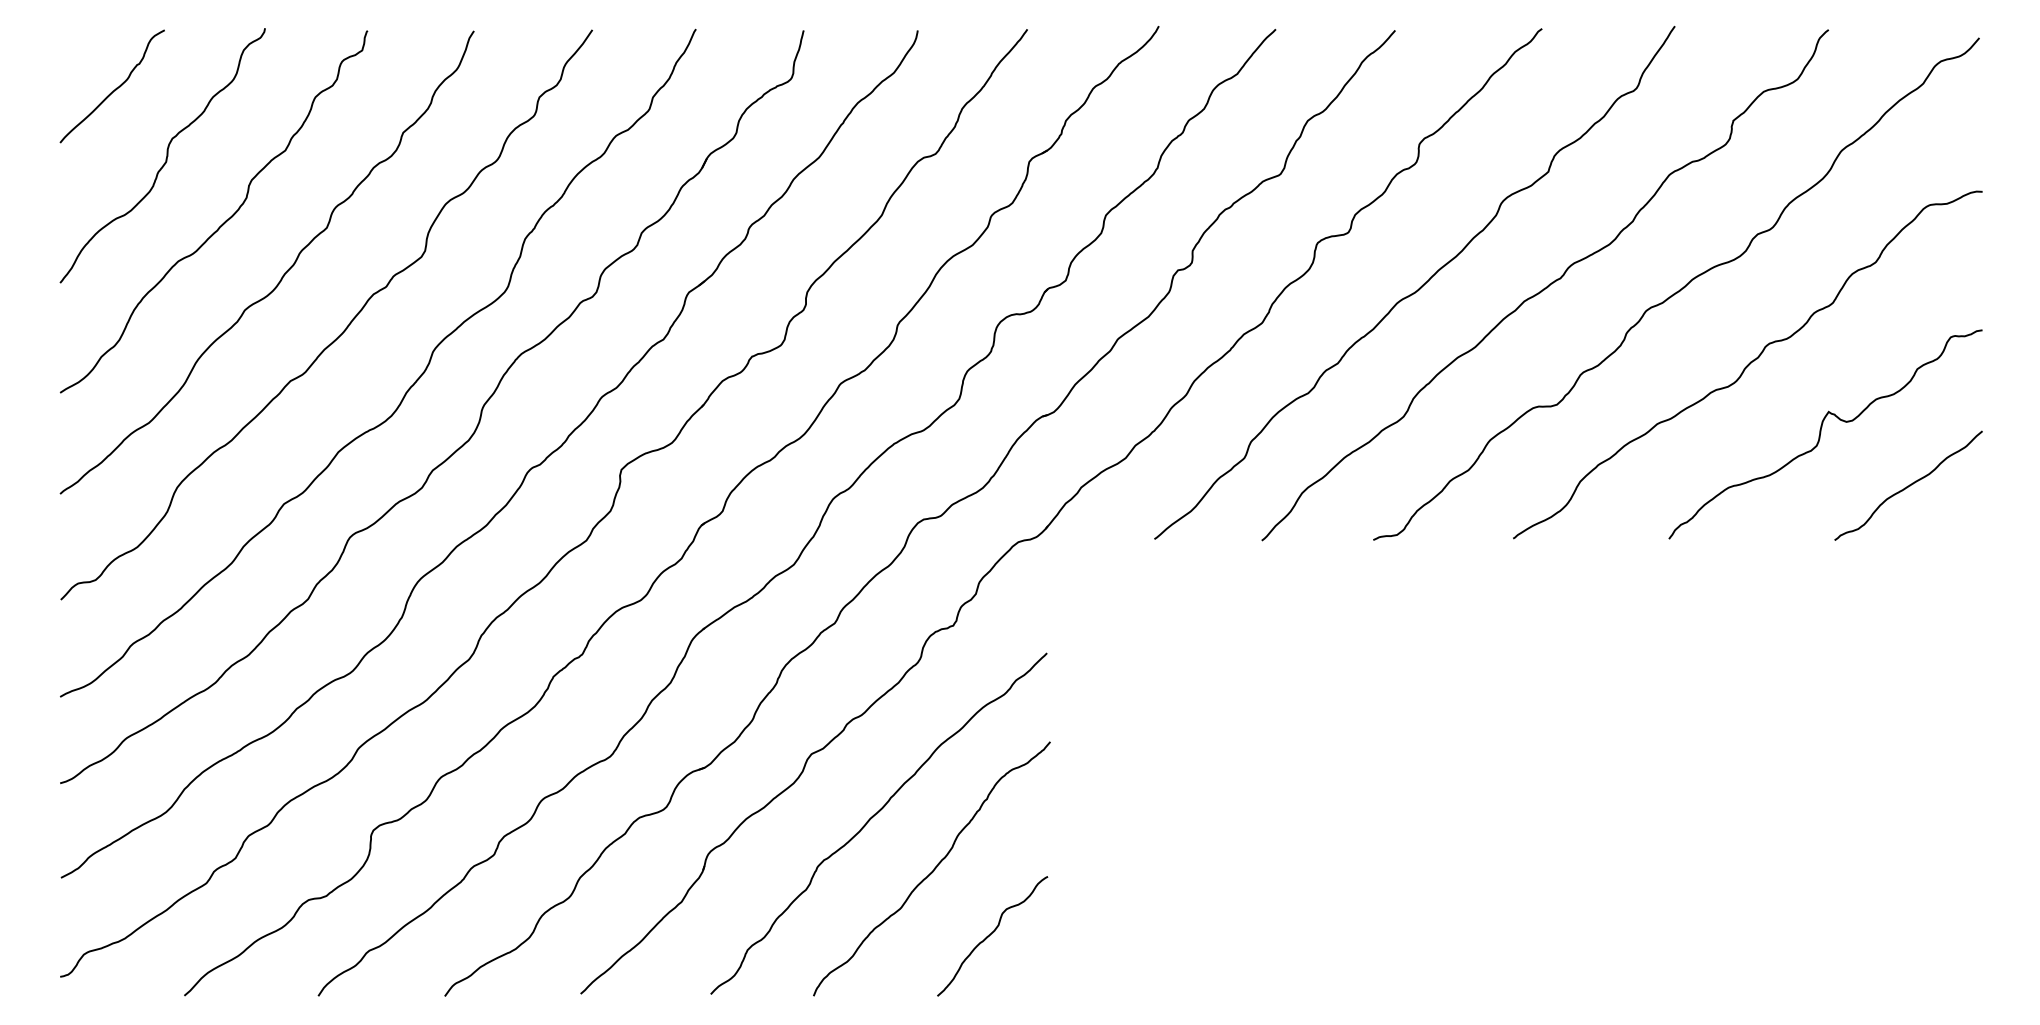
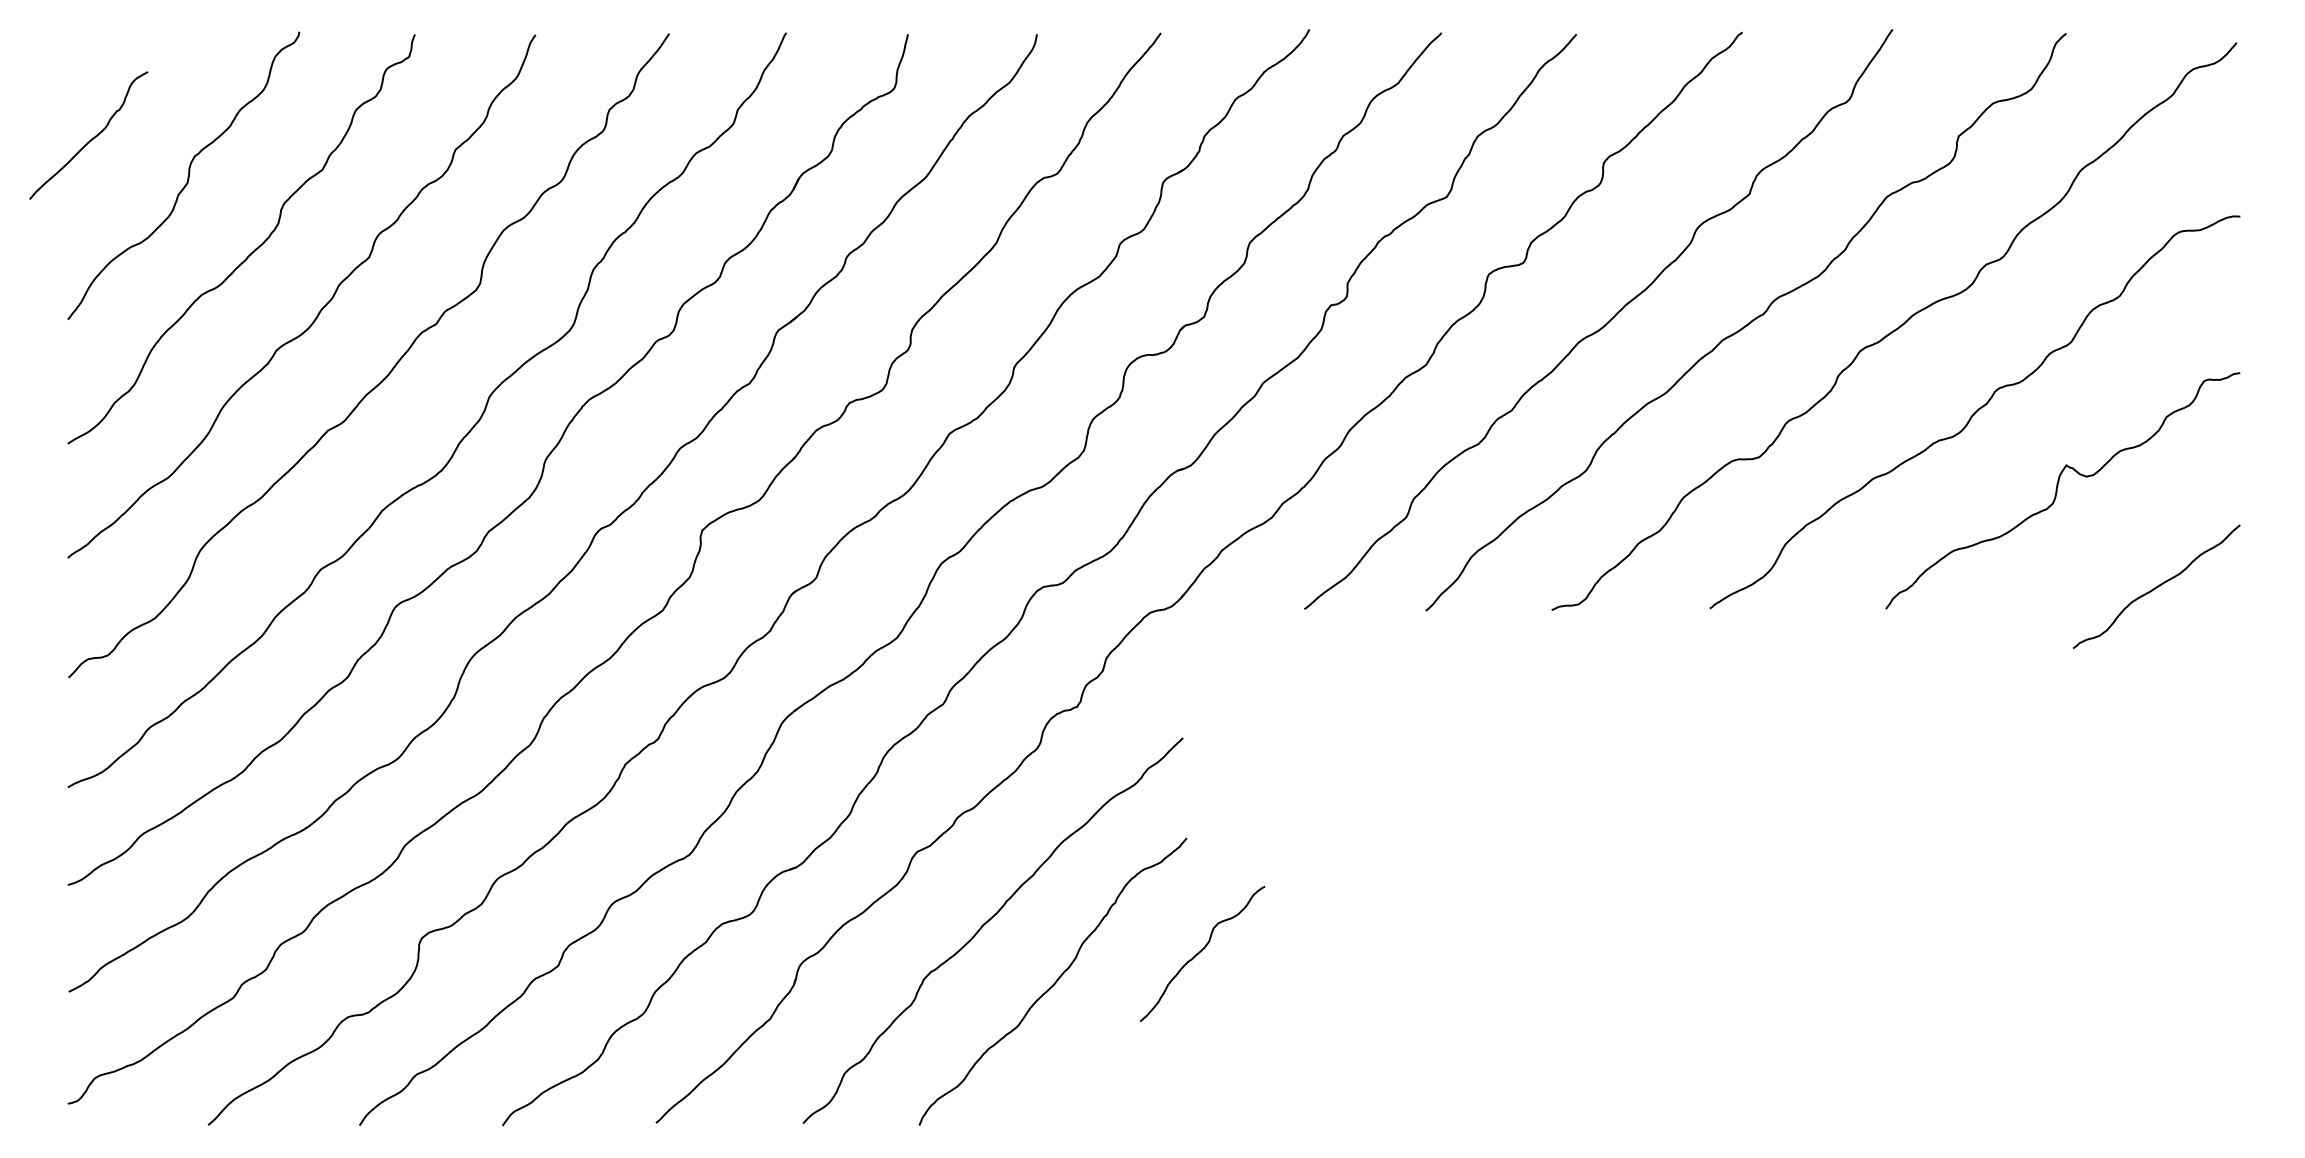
curve: (114, 89) -> (91, 138), moved
curve: (1908, 485) -> (2156, 586), moved
curve: (991, 934) -> (1201, 951), moved

